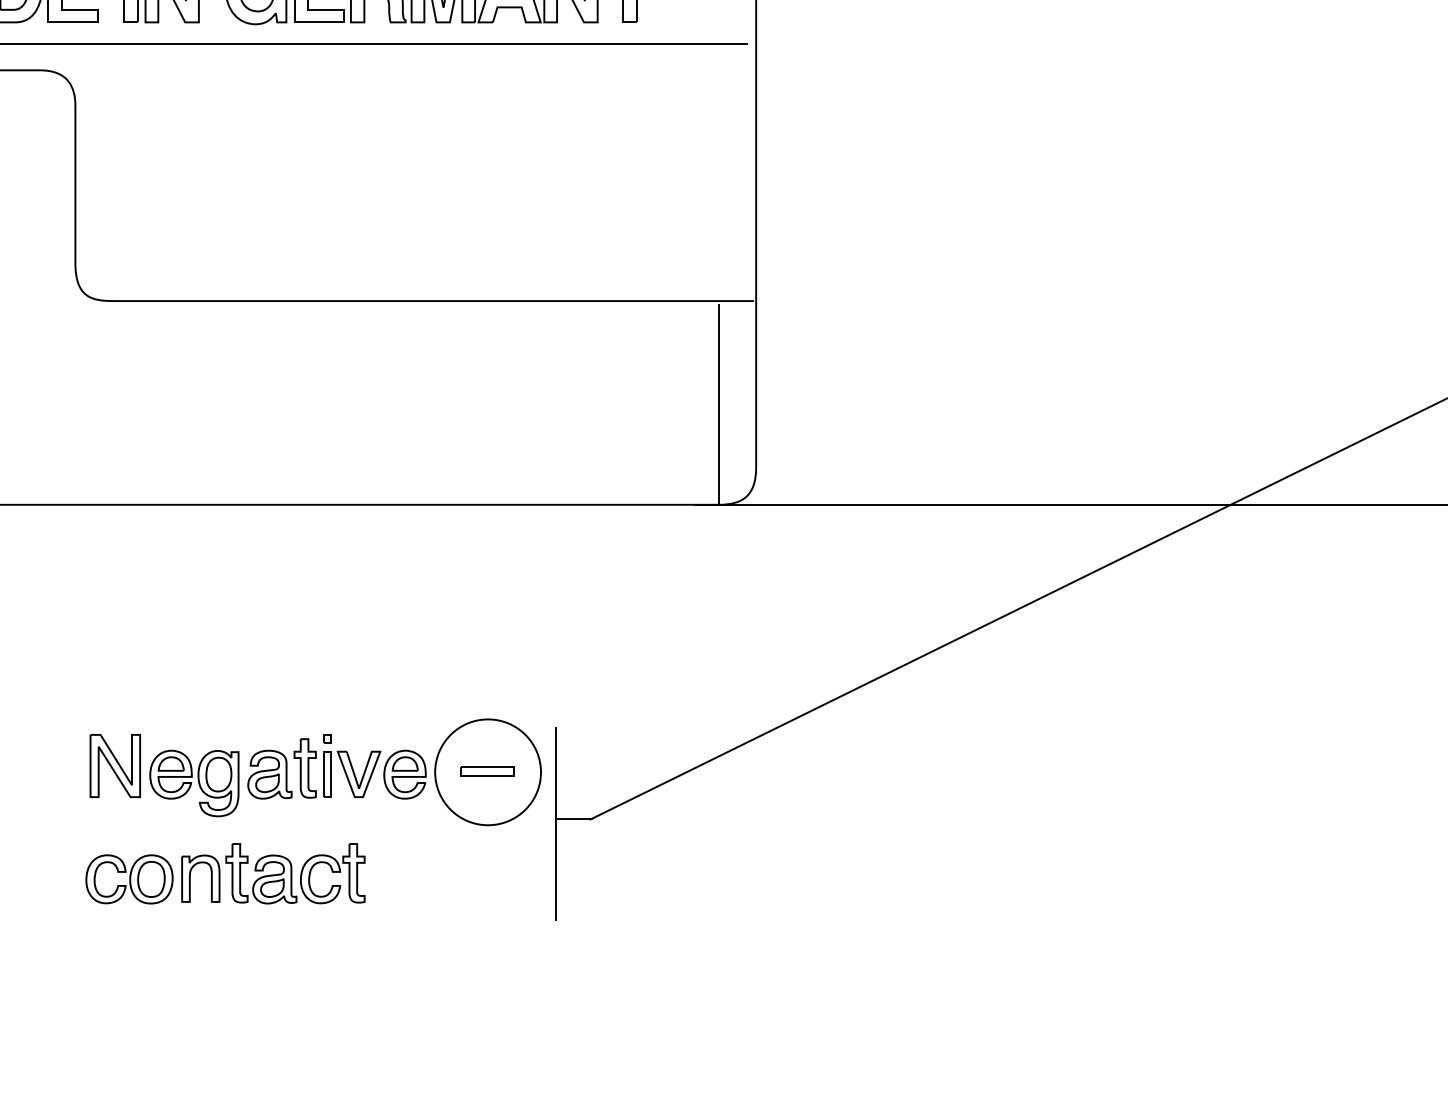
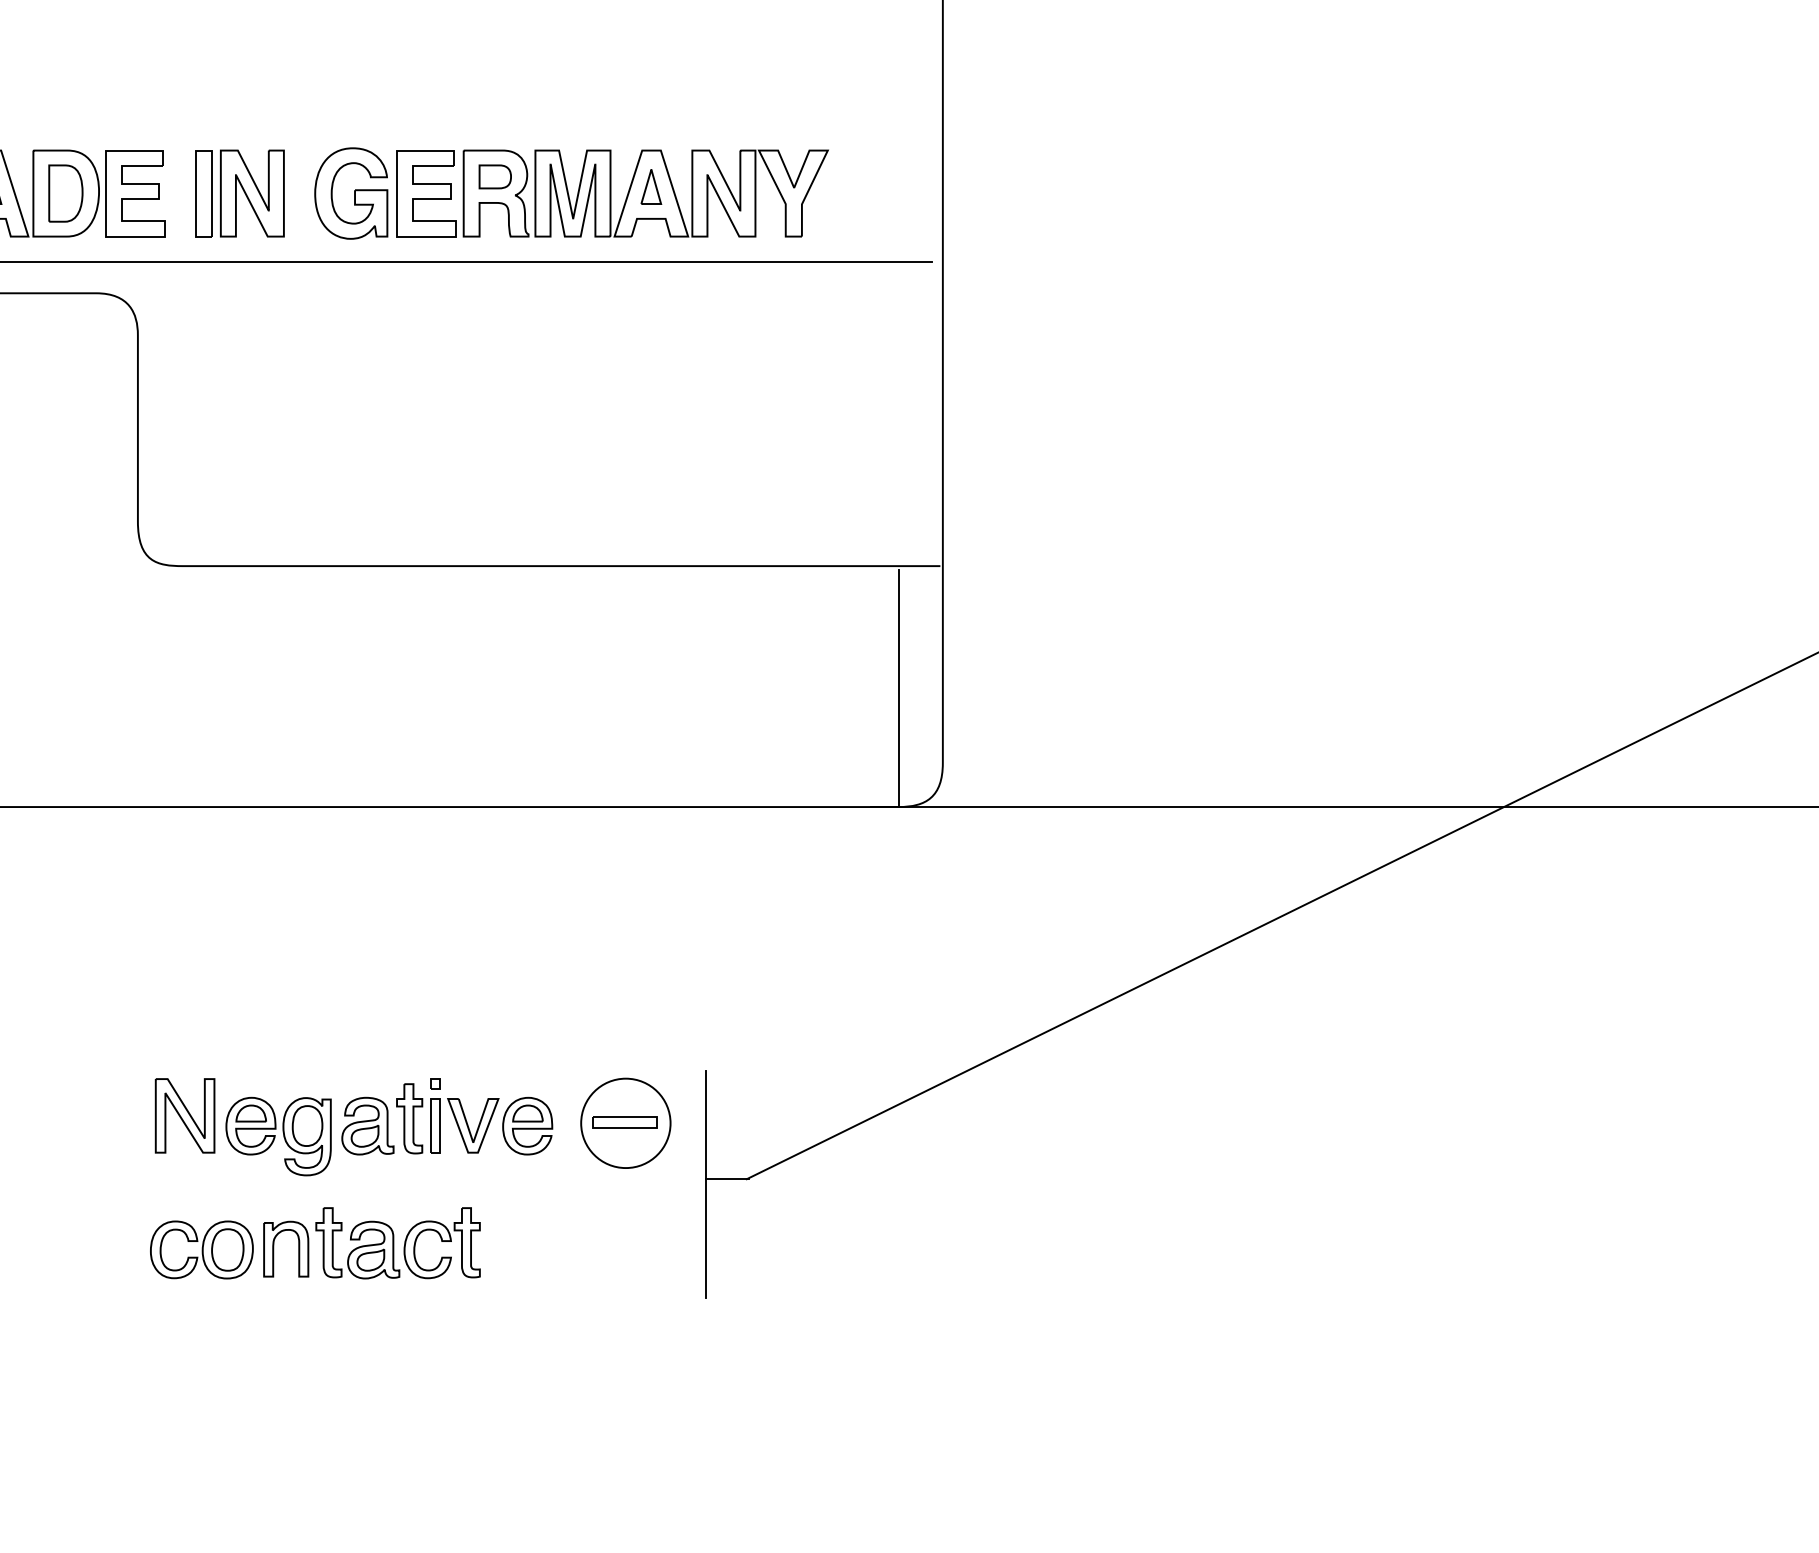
circle: (487, 772) -> (625, 1123), size x0.71

